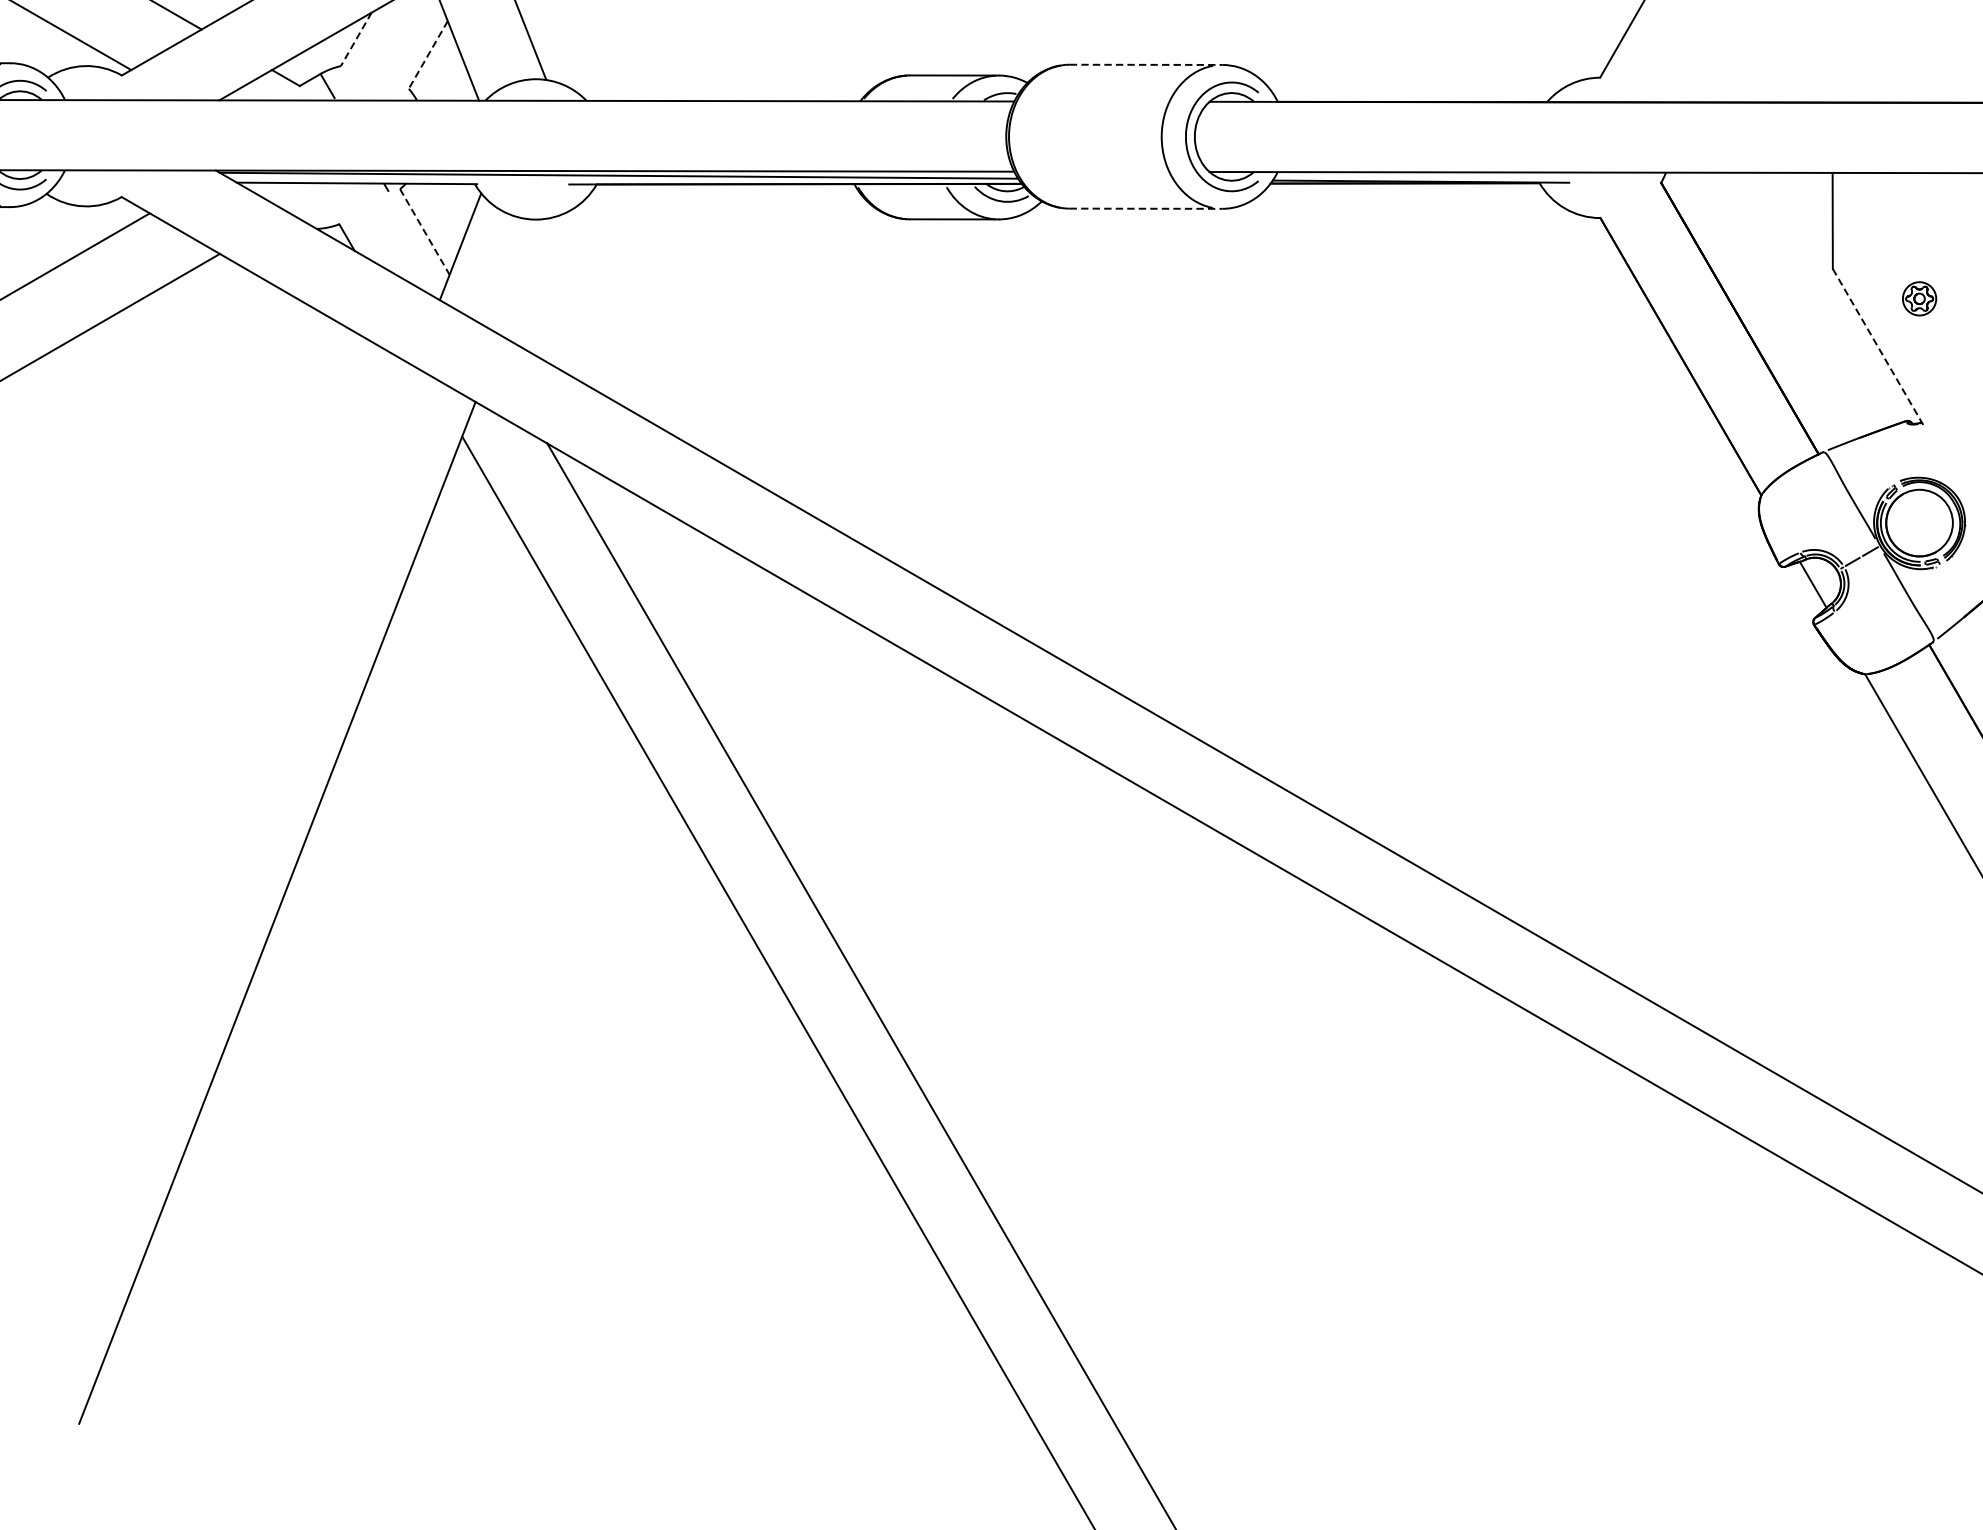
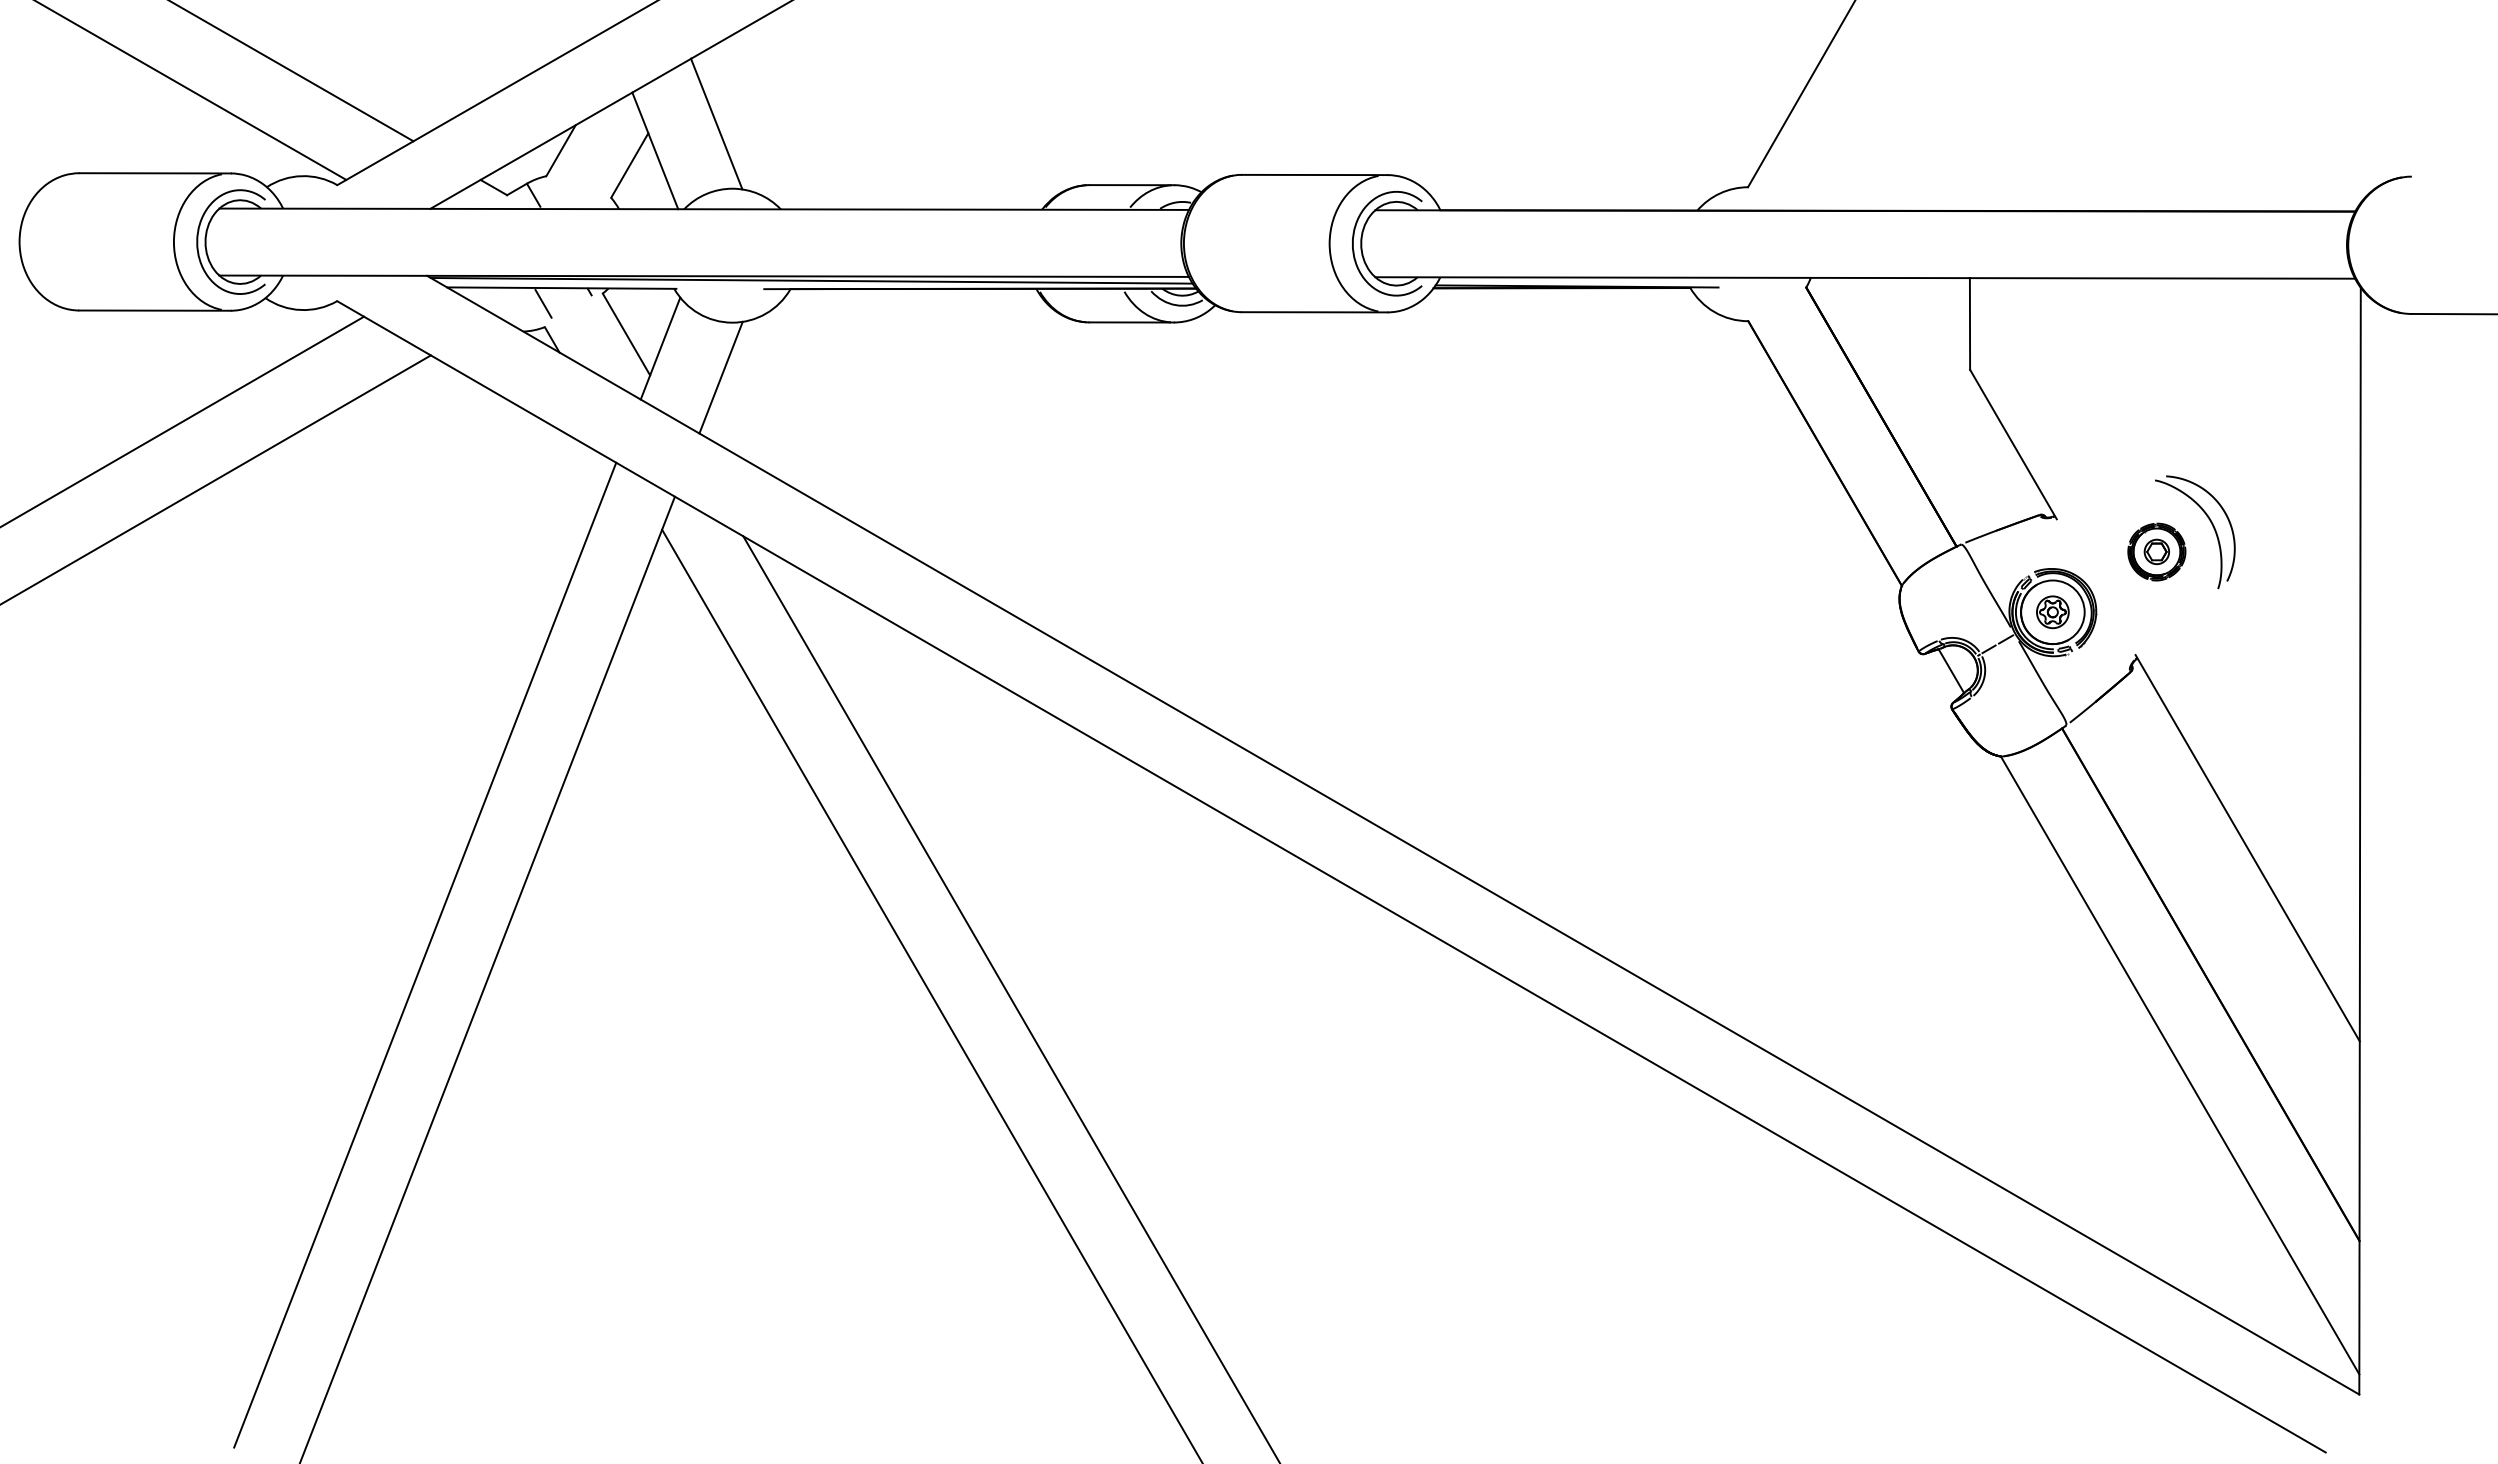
line: (355, 40) -> (560, 151), dashed -> solid
line: (428, 54) -> (629, 165), dashed -> solid
line: (1145, 64) -> (1314, 174), dashed -> solid
line: (337, 199) -> (543, 303), added
line: (1145, 208) -> (1314, 312), dashed -> solid
line: (424, 232) -> (626, 334), dashed -> solid
line: (523, 277) -> (720, 377), added
part: (1919, 299) -> (2052, 612), moved
line: (1878, 347) -> (2013, 444), dashed -> solid
line: (214, 881) -> (425, 954), added

